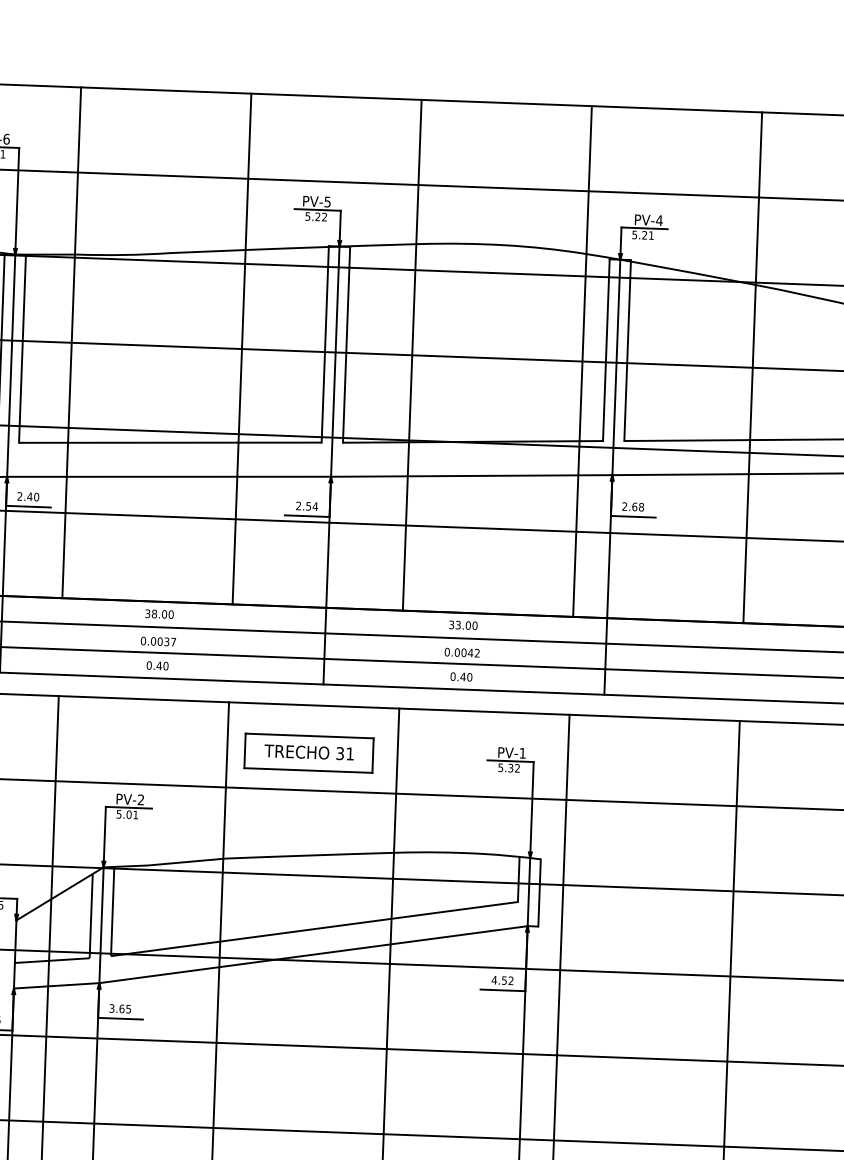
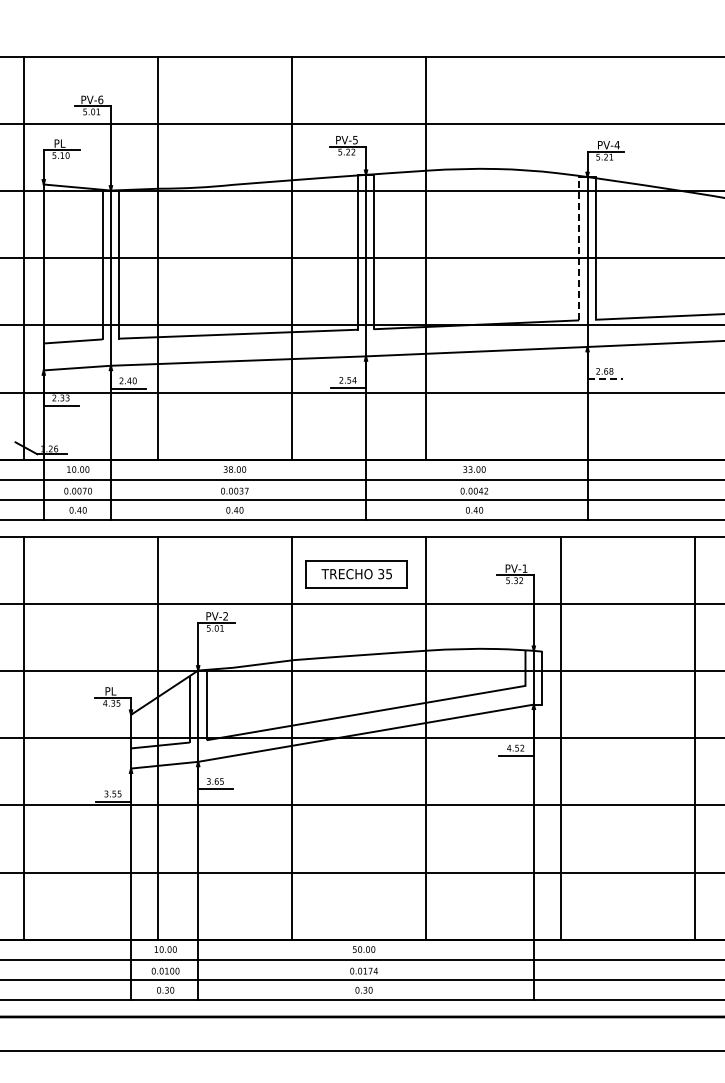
line: (606, 349) -> (579, 248), solid -> dashed
line: (582, 360) -> (560, 257), removed
line: (752, 366) -> (694, 257), removed
line: (633, 517) -> (605, 379), solid -> dashed
text: (349, 754) -> (388, 574), 31 -> 35

